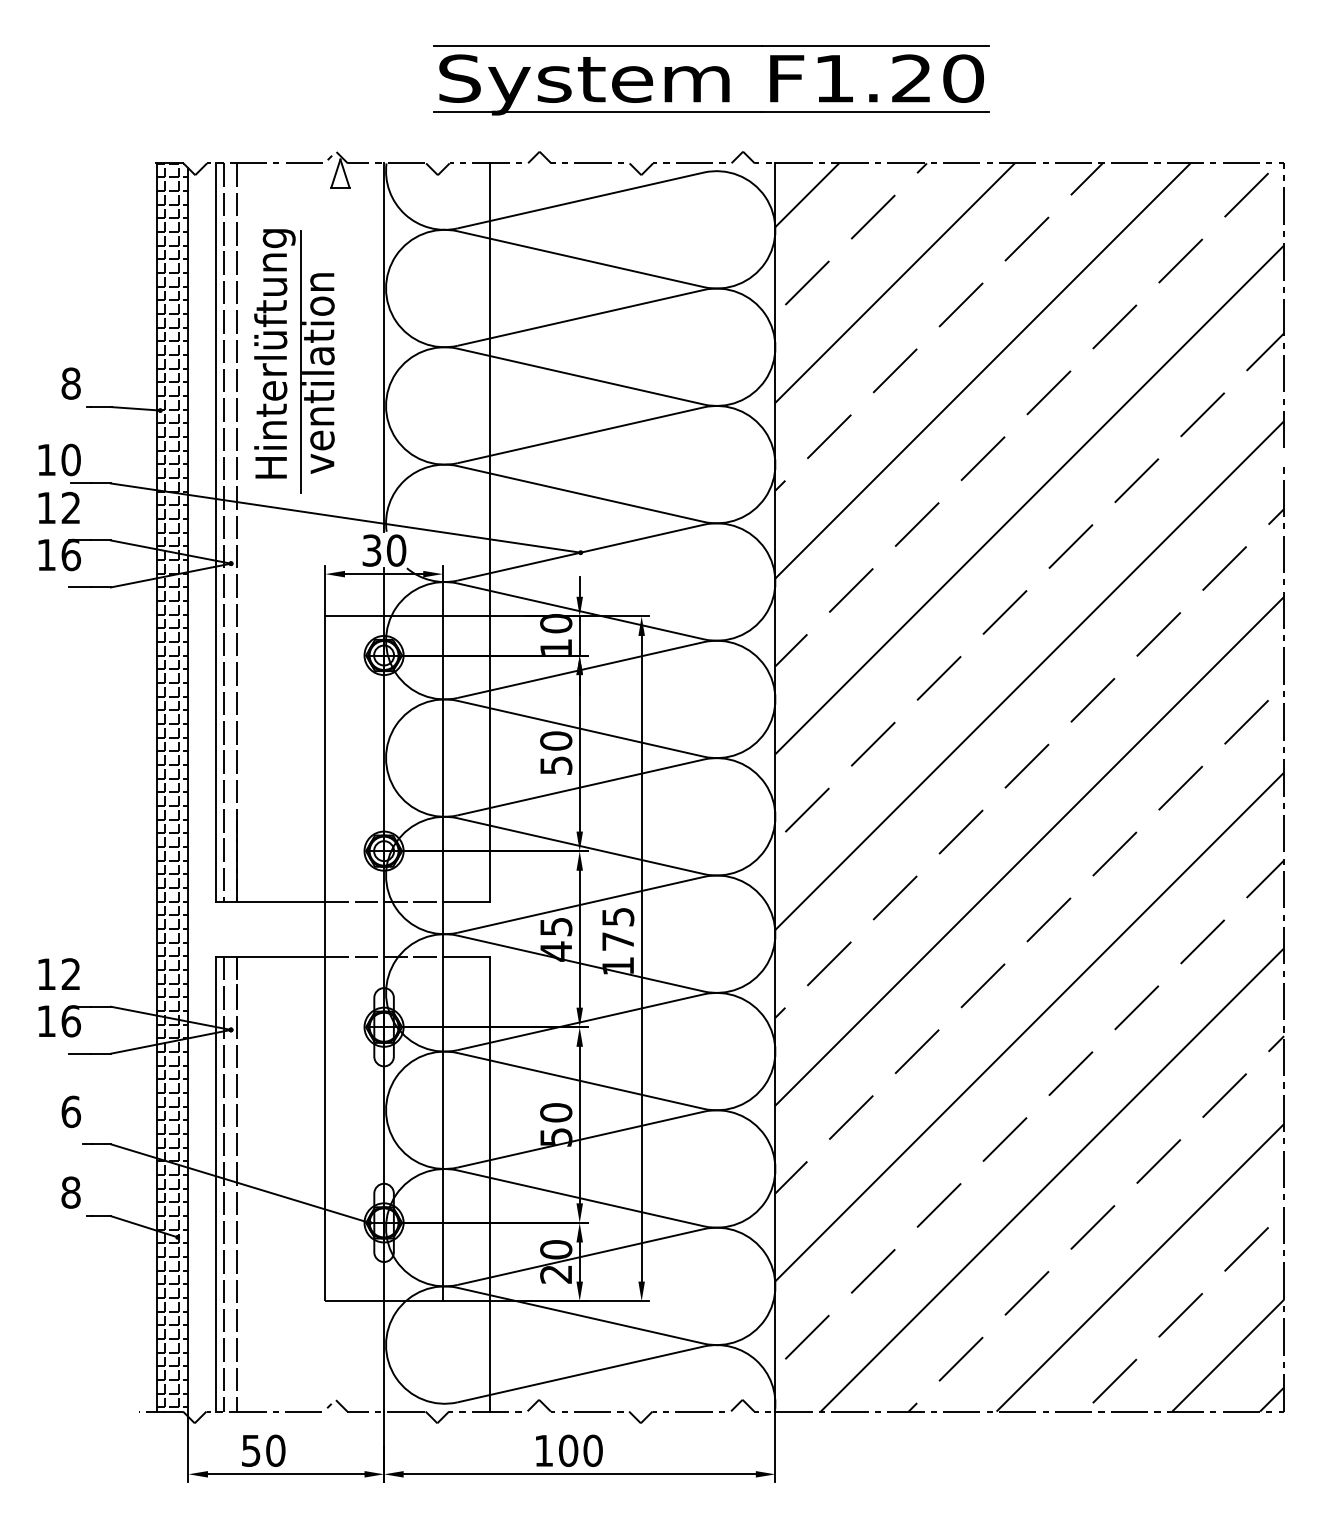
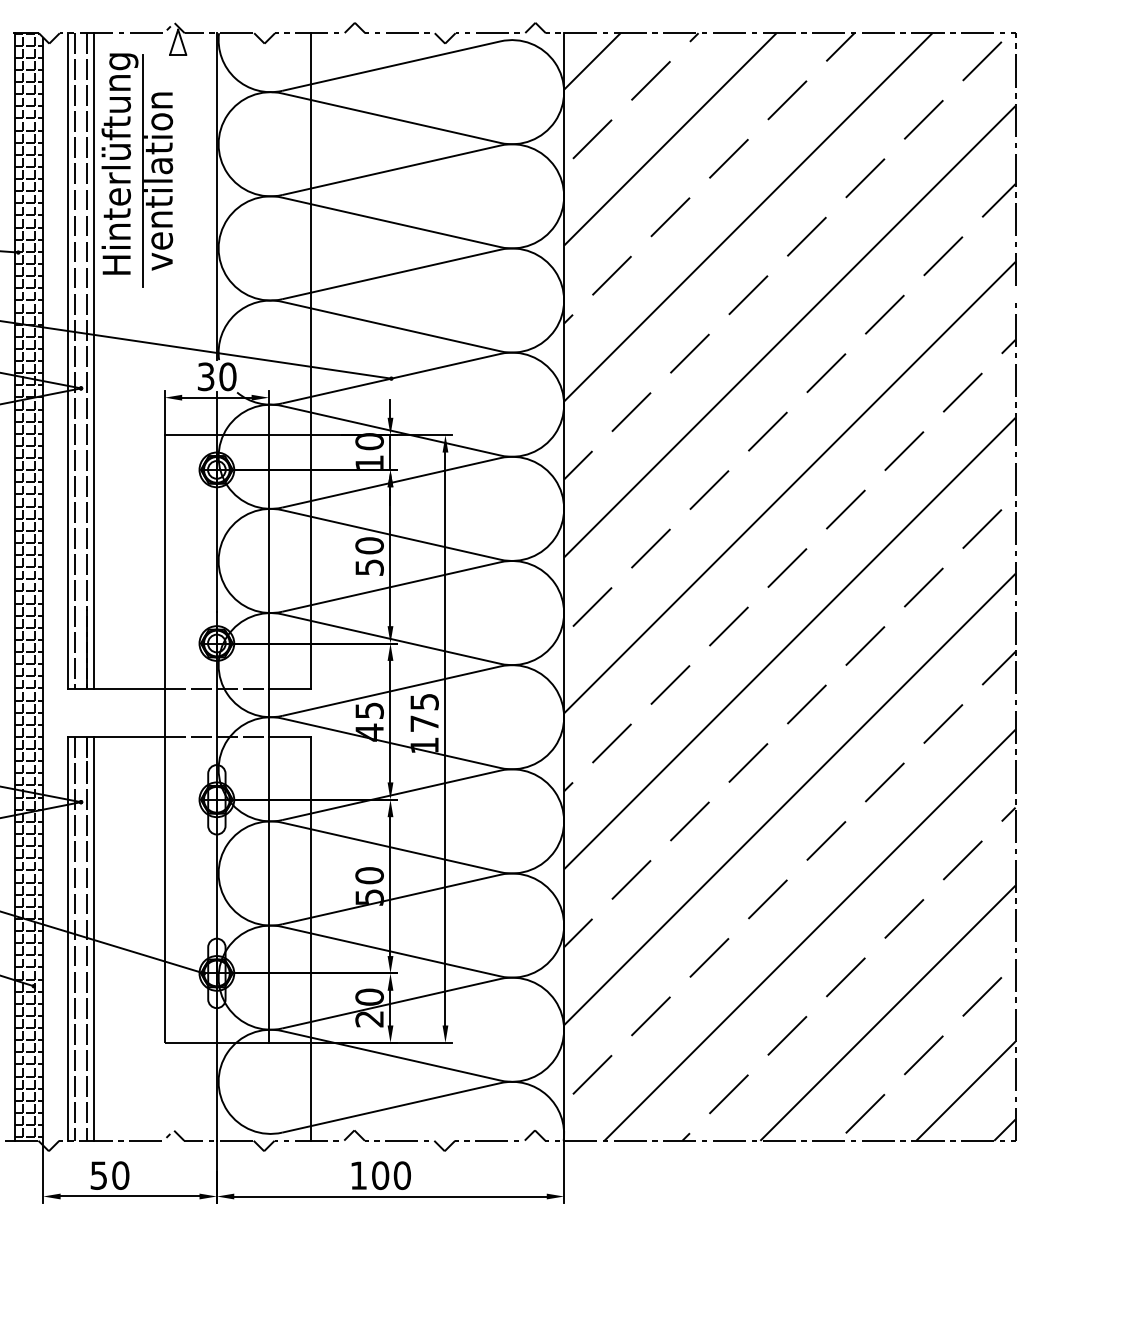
part: (294, 361) -> (137, 170), moved
line: (245, 532) -> (93, 360), added
line: (245, 1183) -> (93, 938), added

